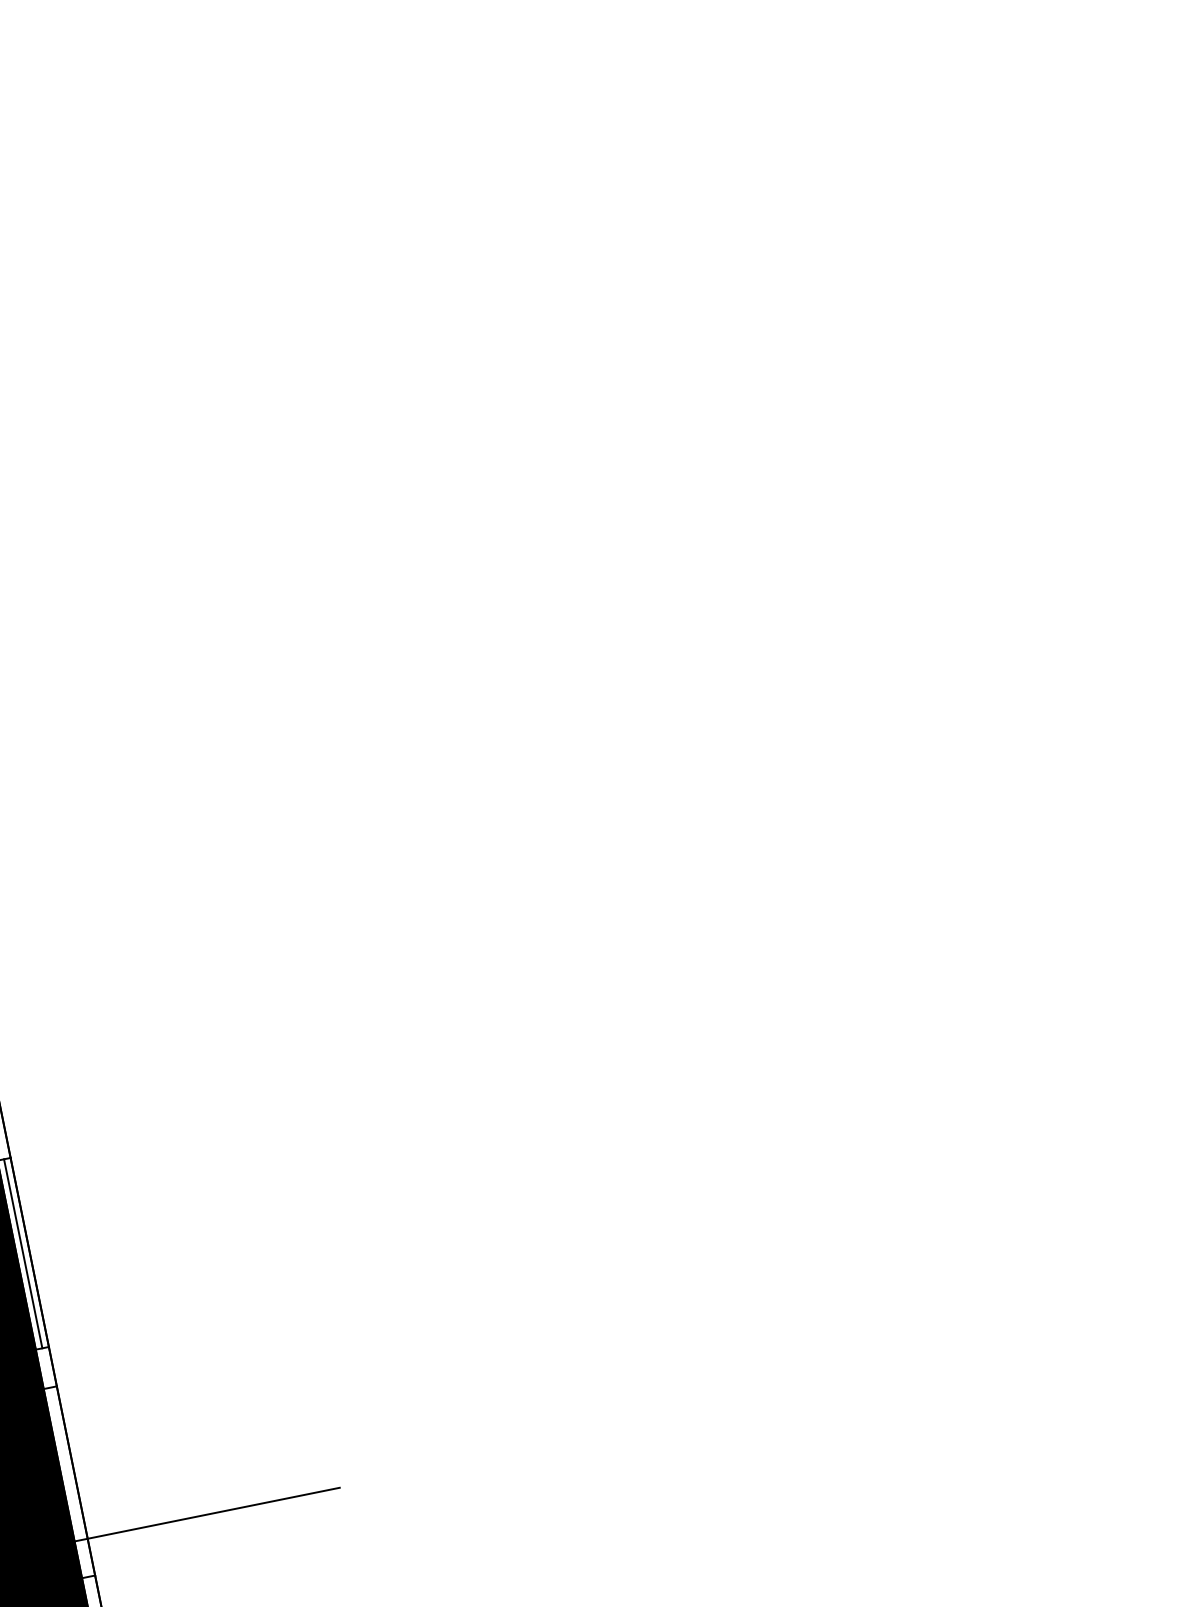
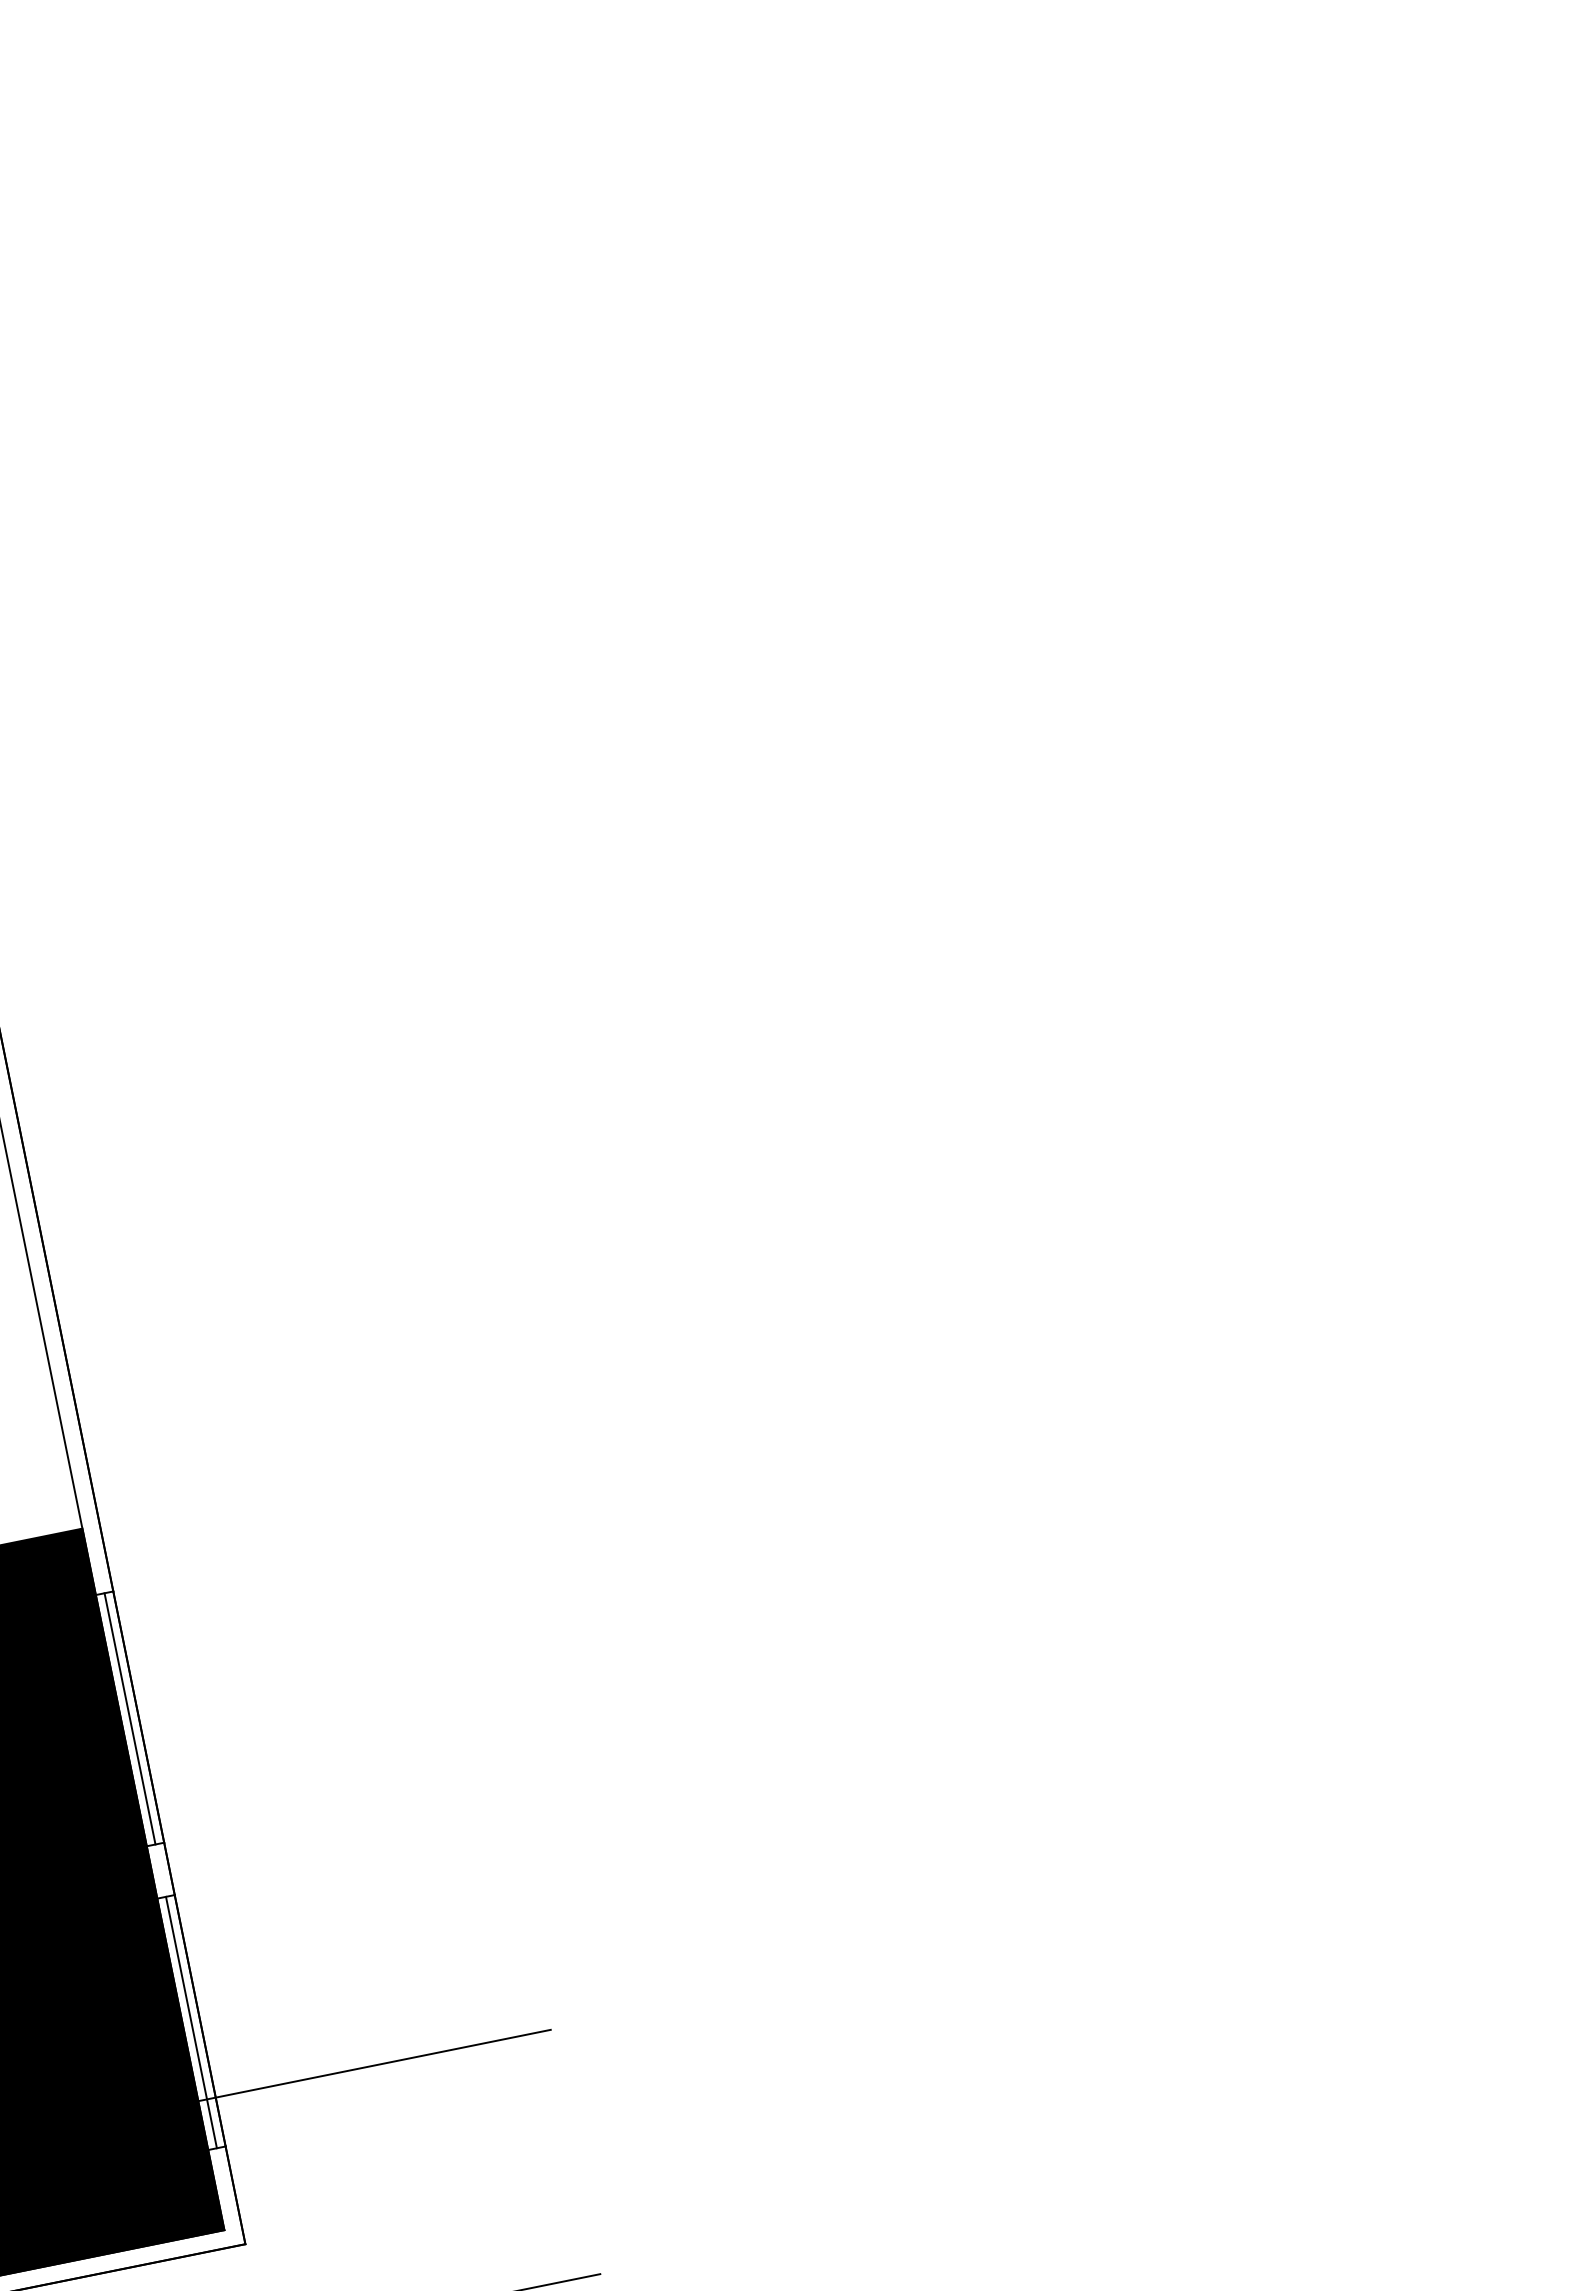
line: (69, 1482) -> (191, 2022), added

